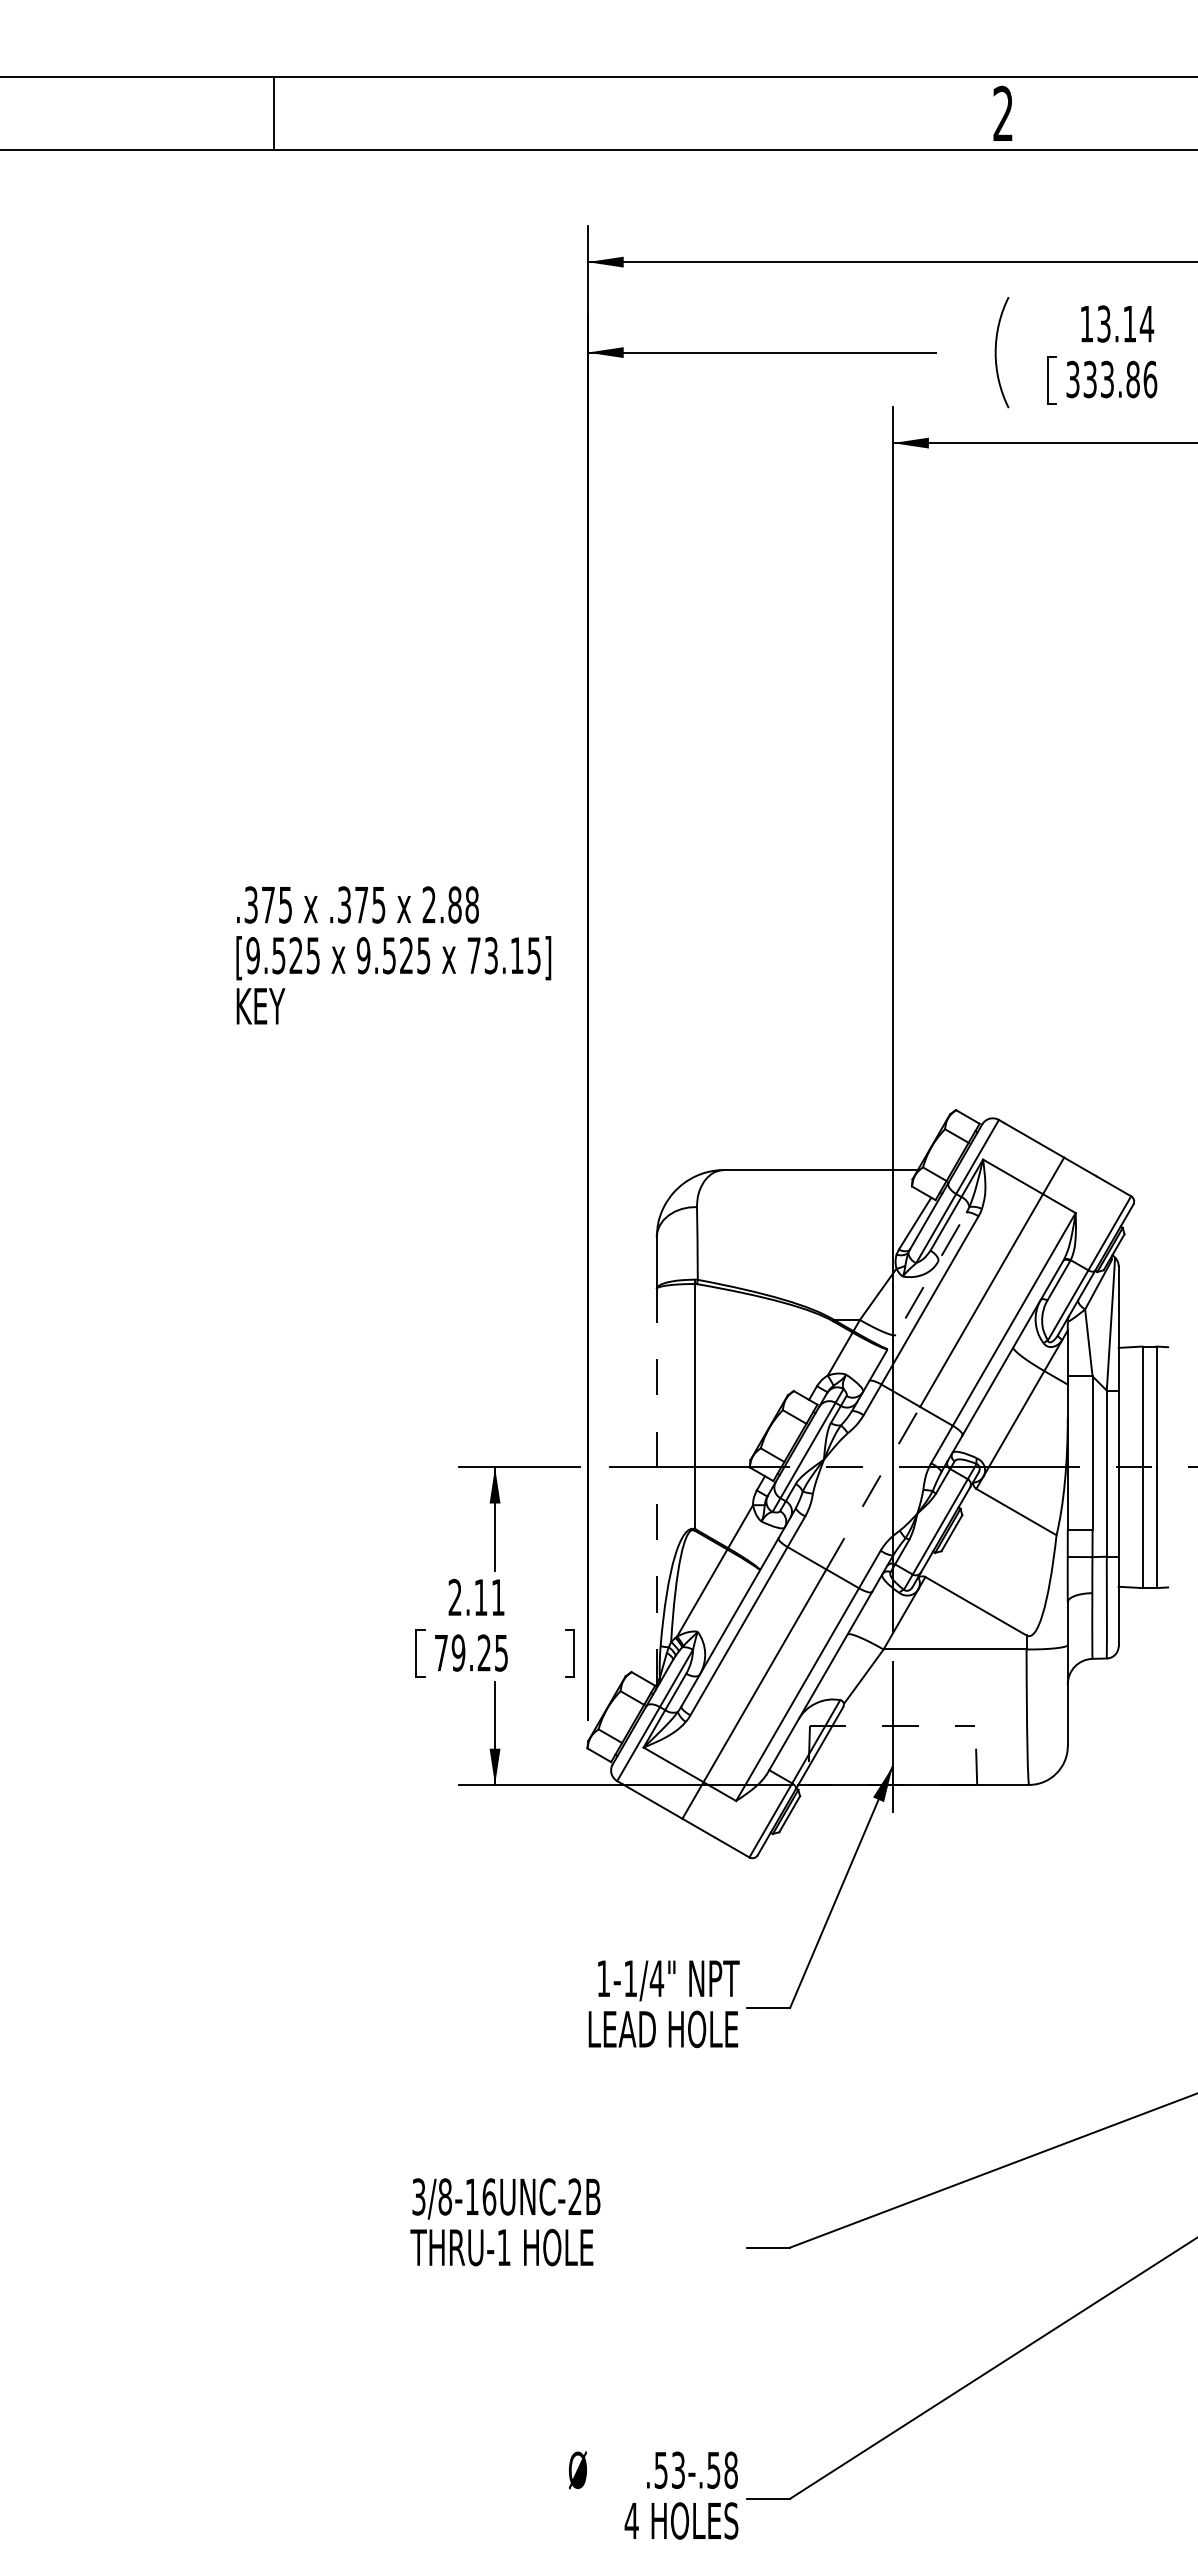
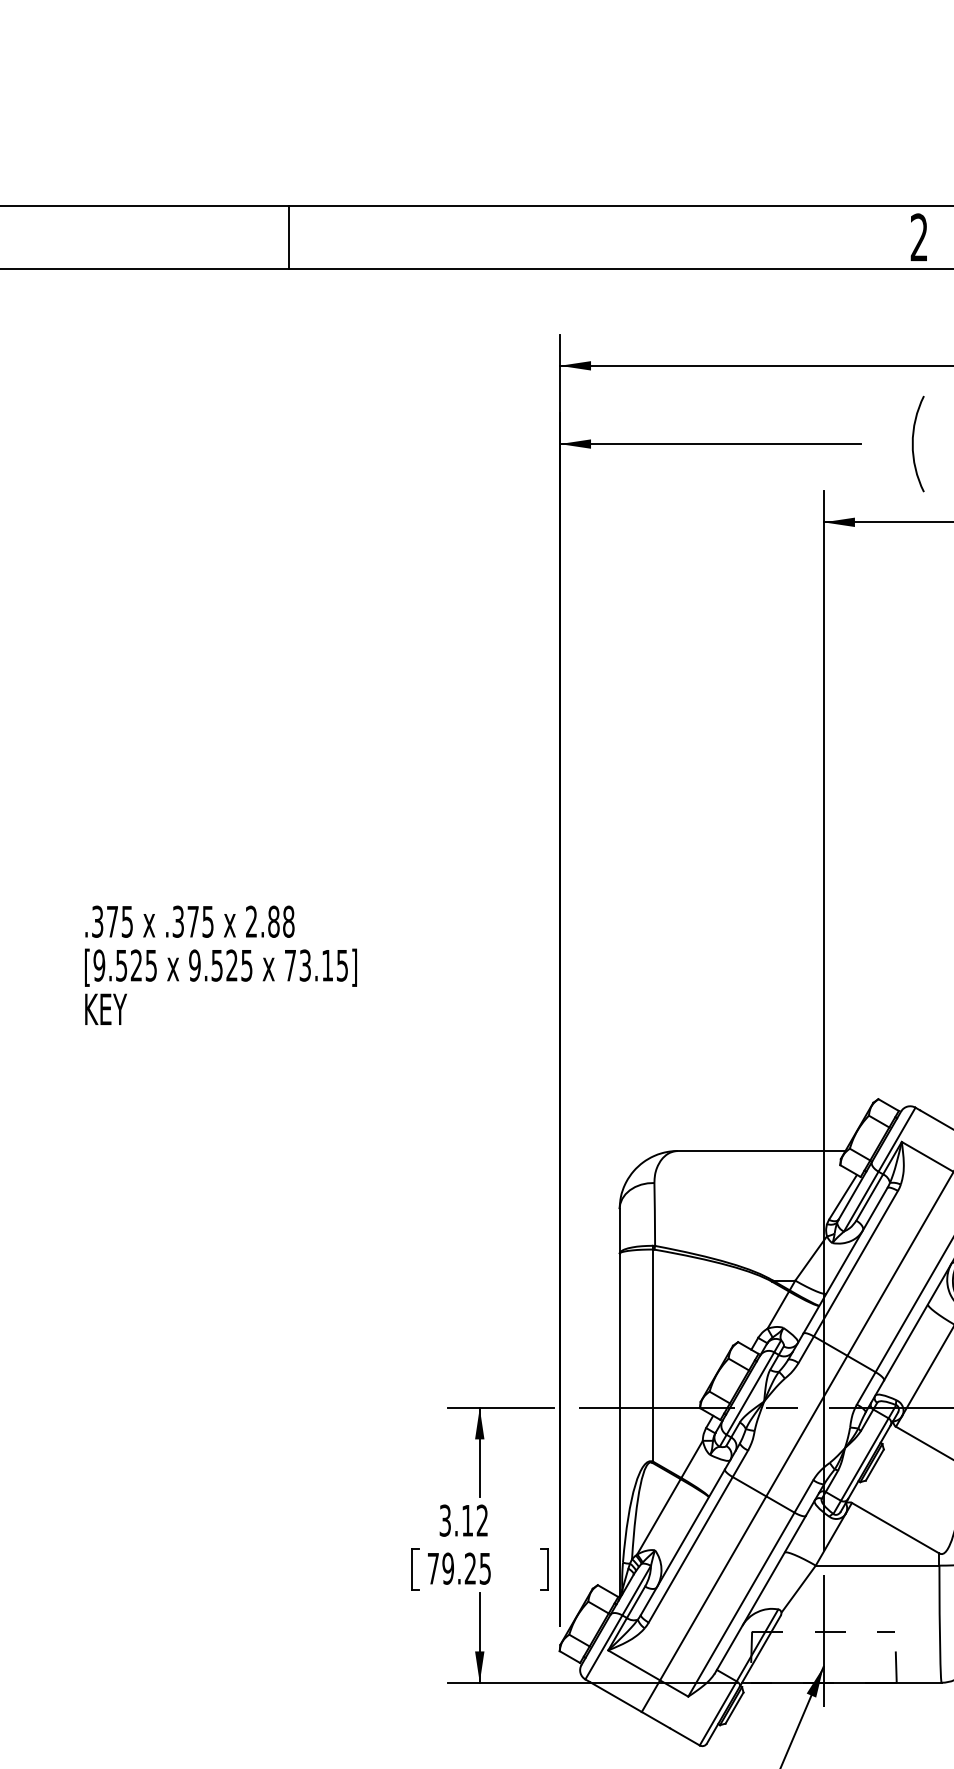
text: (393, 955) -> (220, 965), moved
line: (918, 1296) -> (845, 1260), dashed -> solid
line: (656, 1486) -> (619, 1424), dashed -> solid
line: (873, 1488) -> (807, 1426), dashed -> solid
text: (476, 1597) -> (463, 1520), 2.11 -> 3.12

